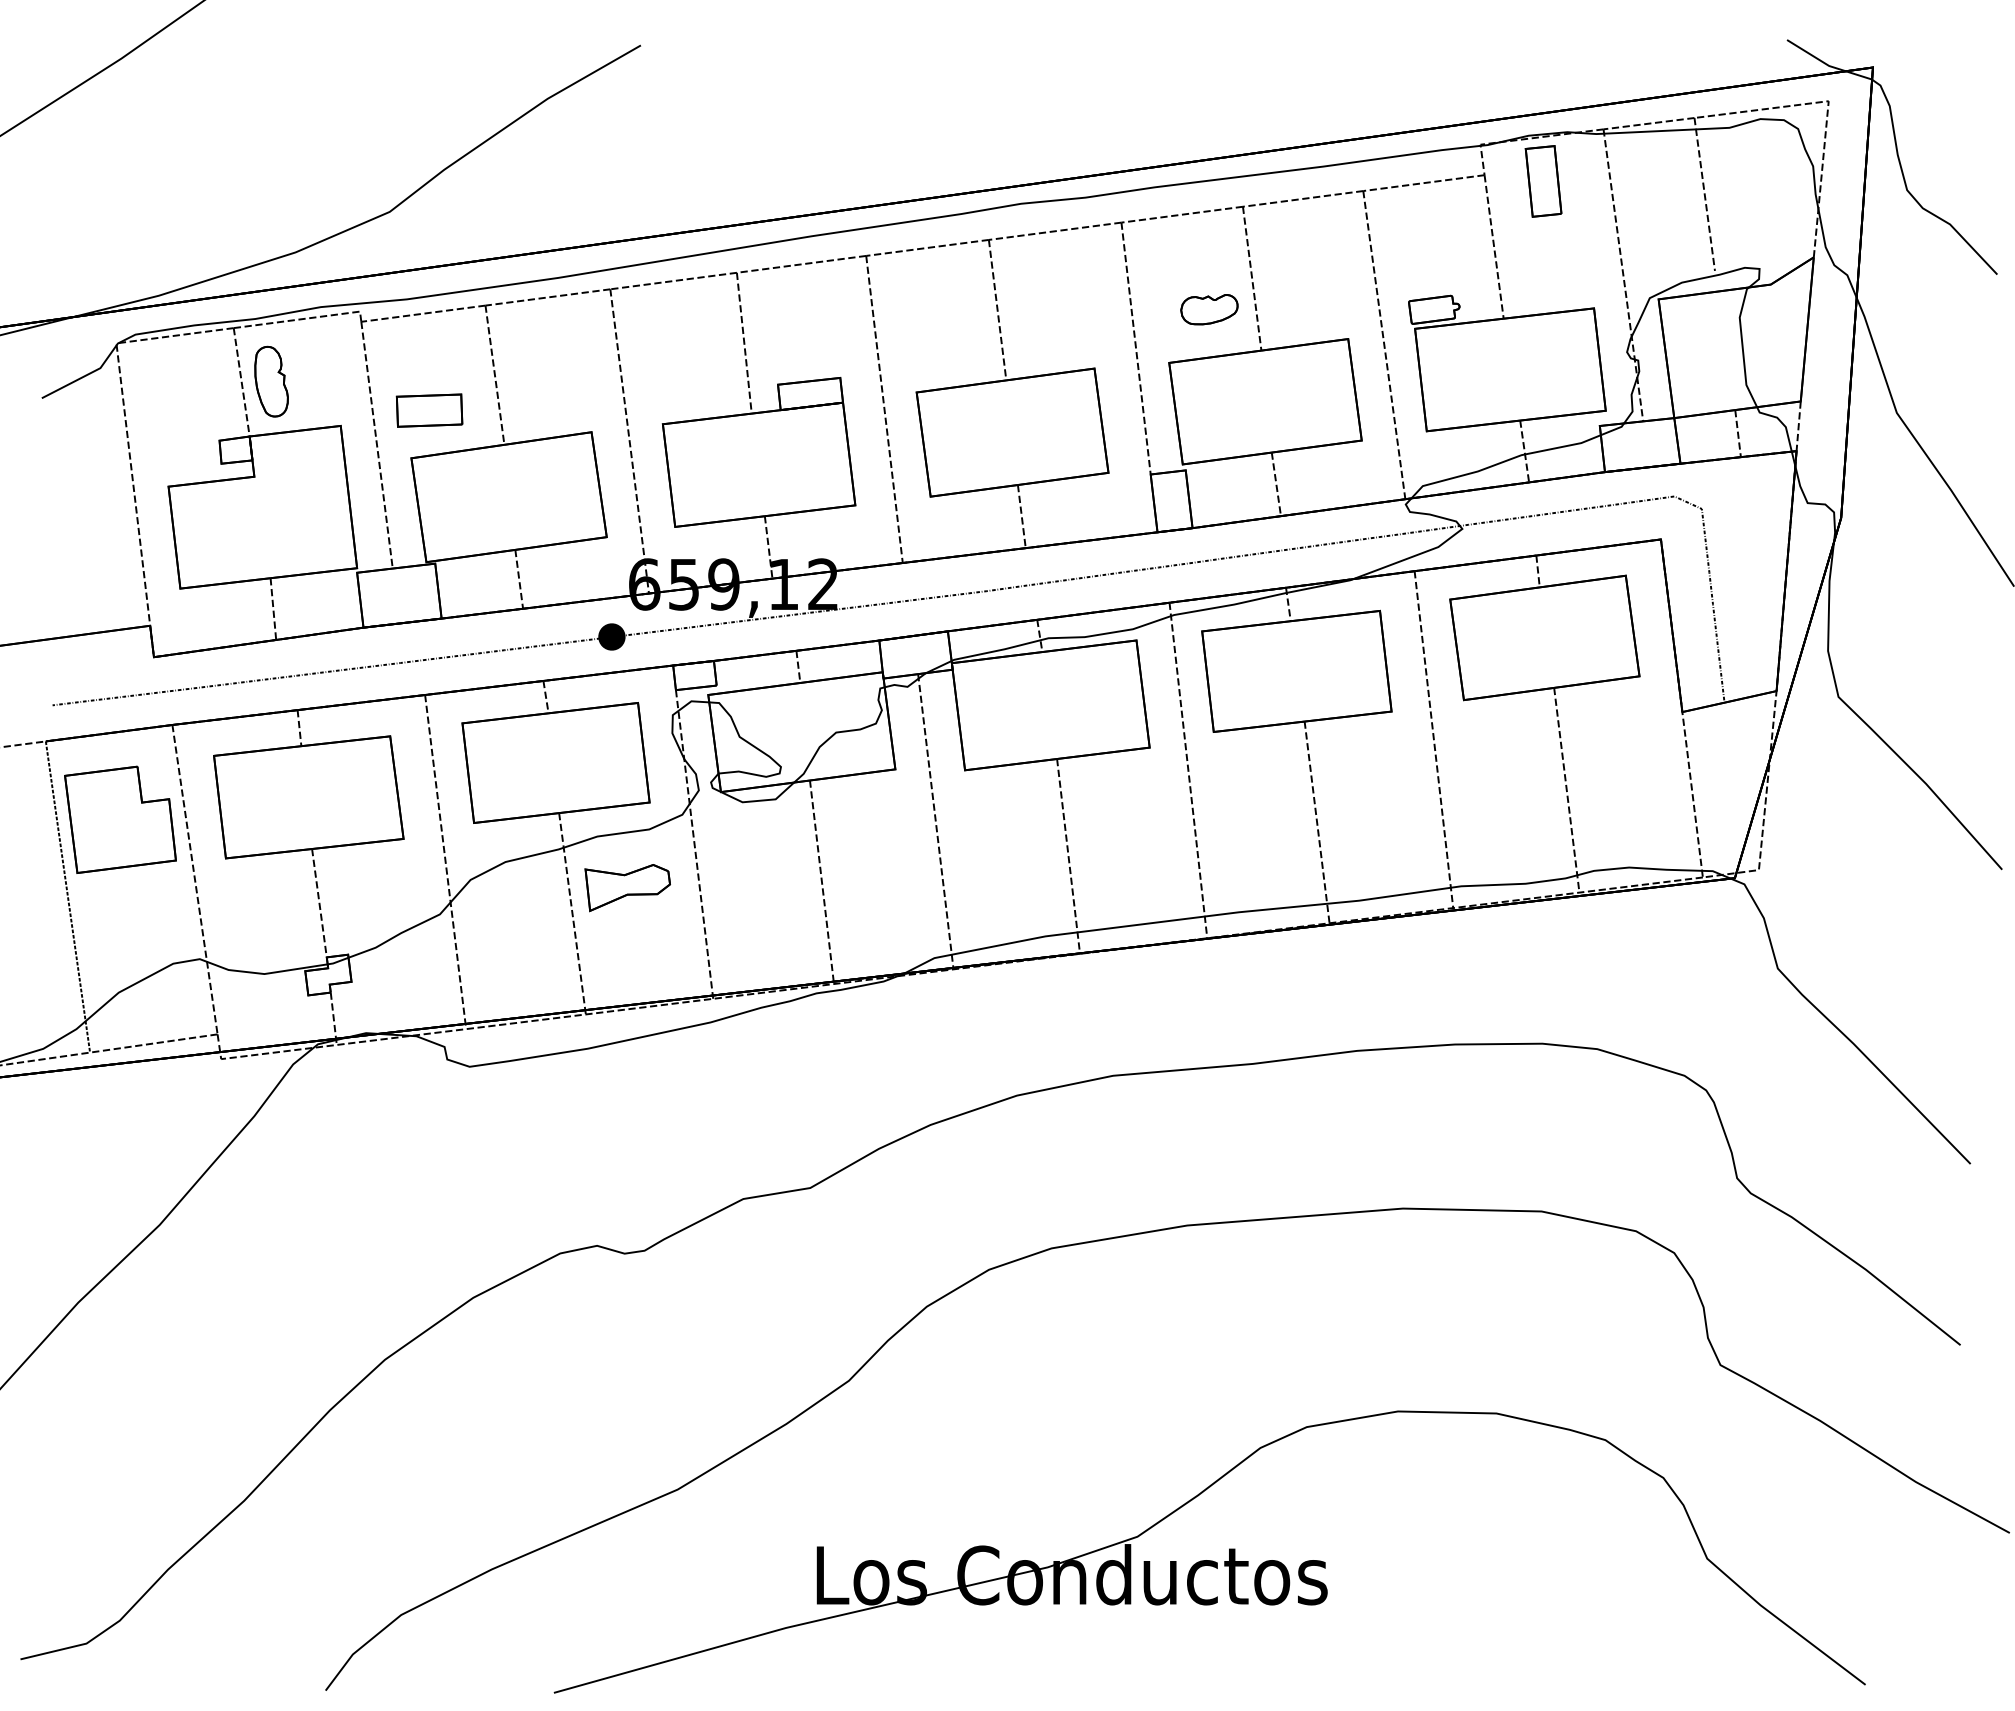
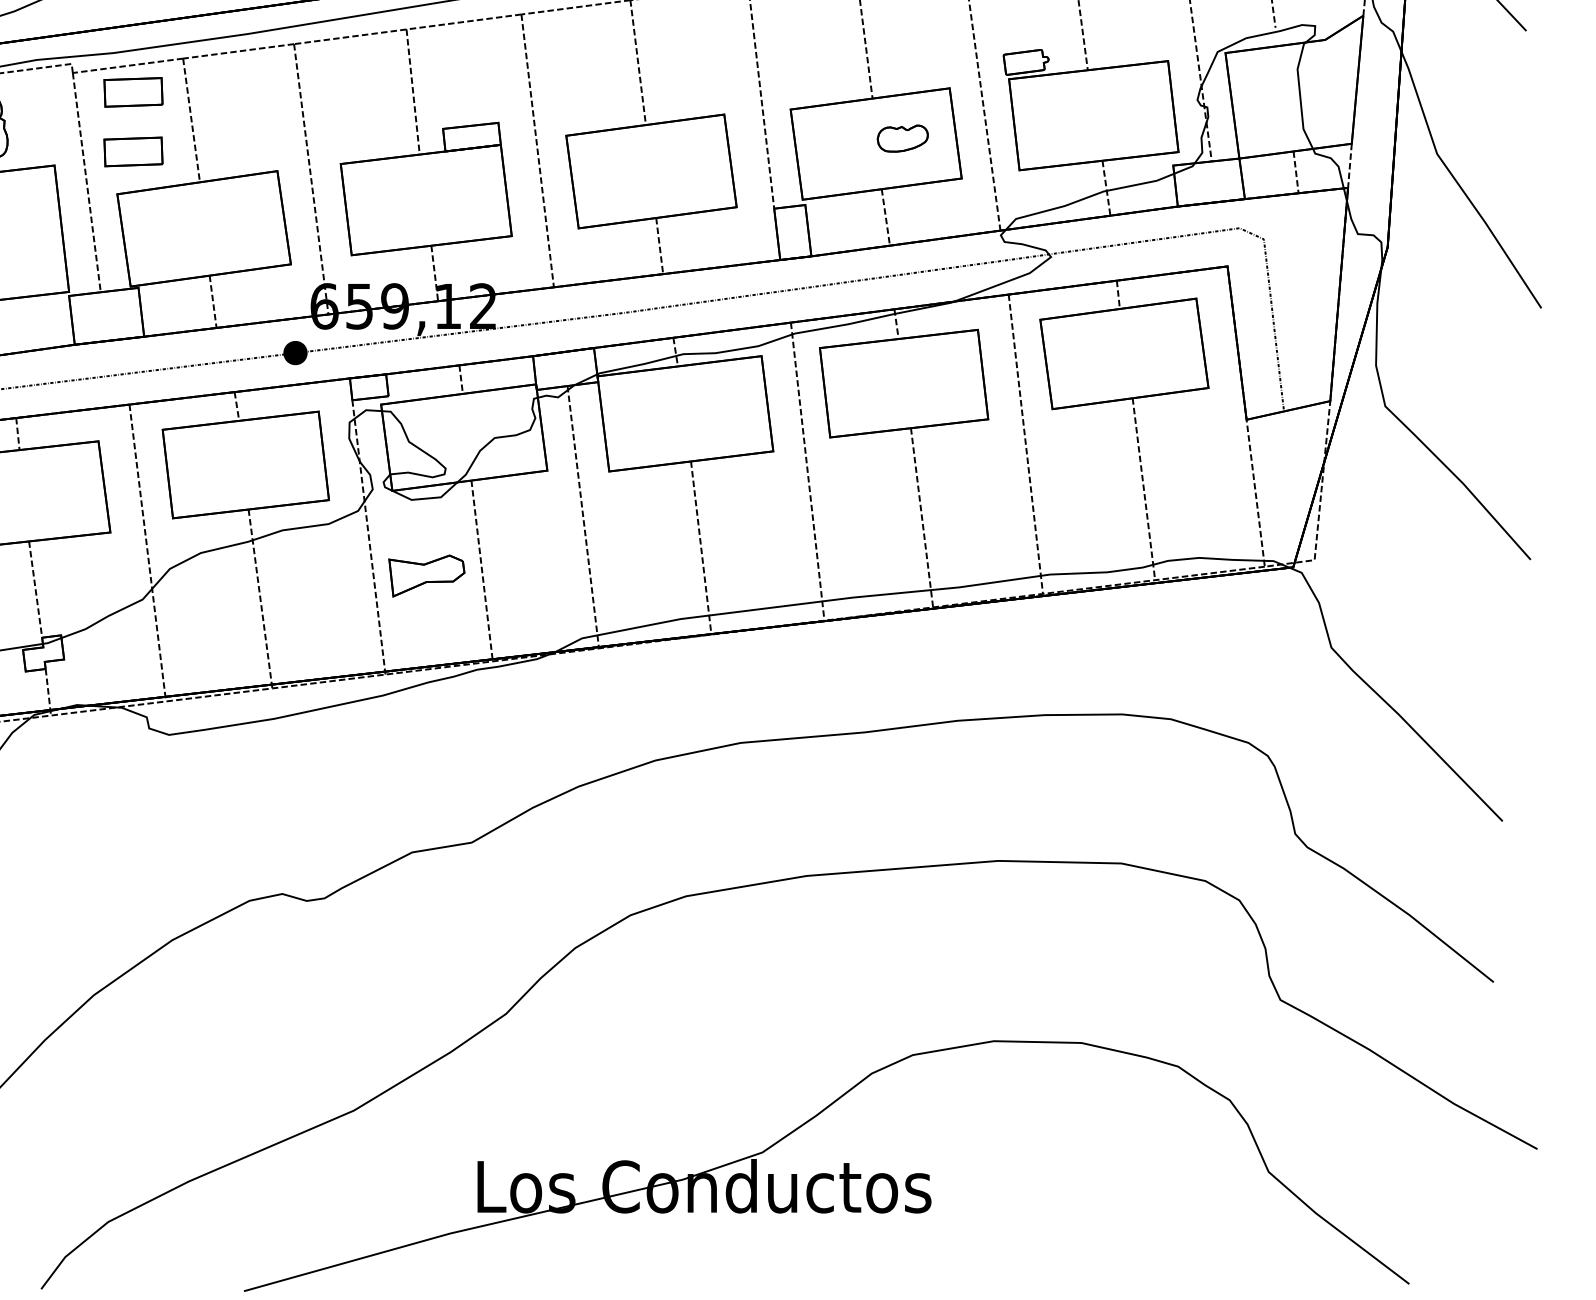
part: (1209, 309) -> (902, 138), moved
part: (429, 343) -> (133, 92), added
part: (627, 888) -> (426, 576), moved

